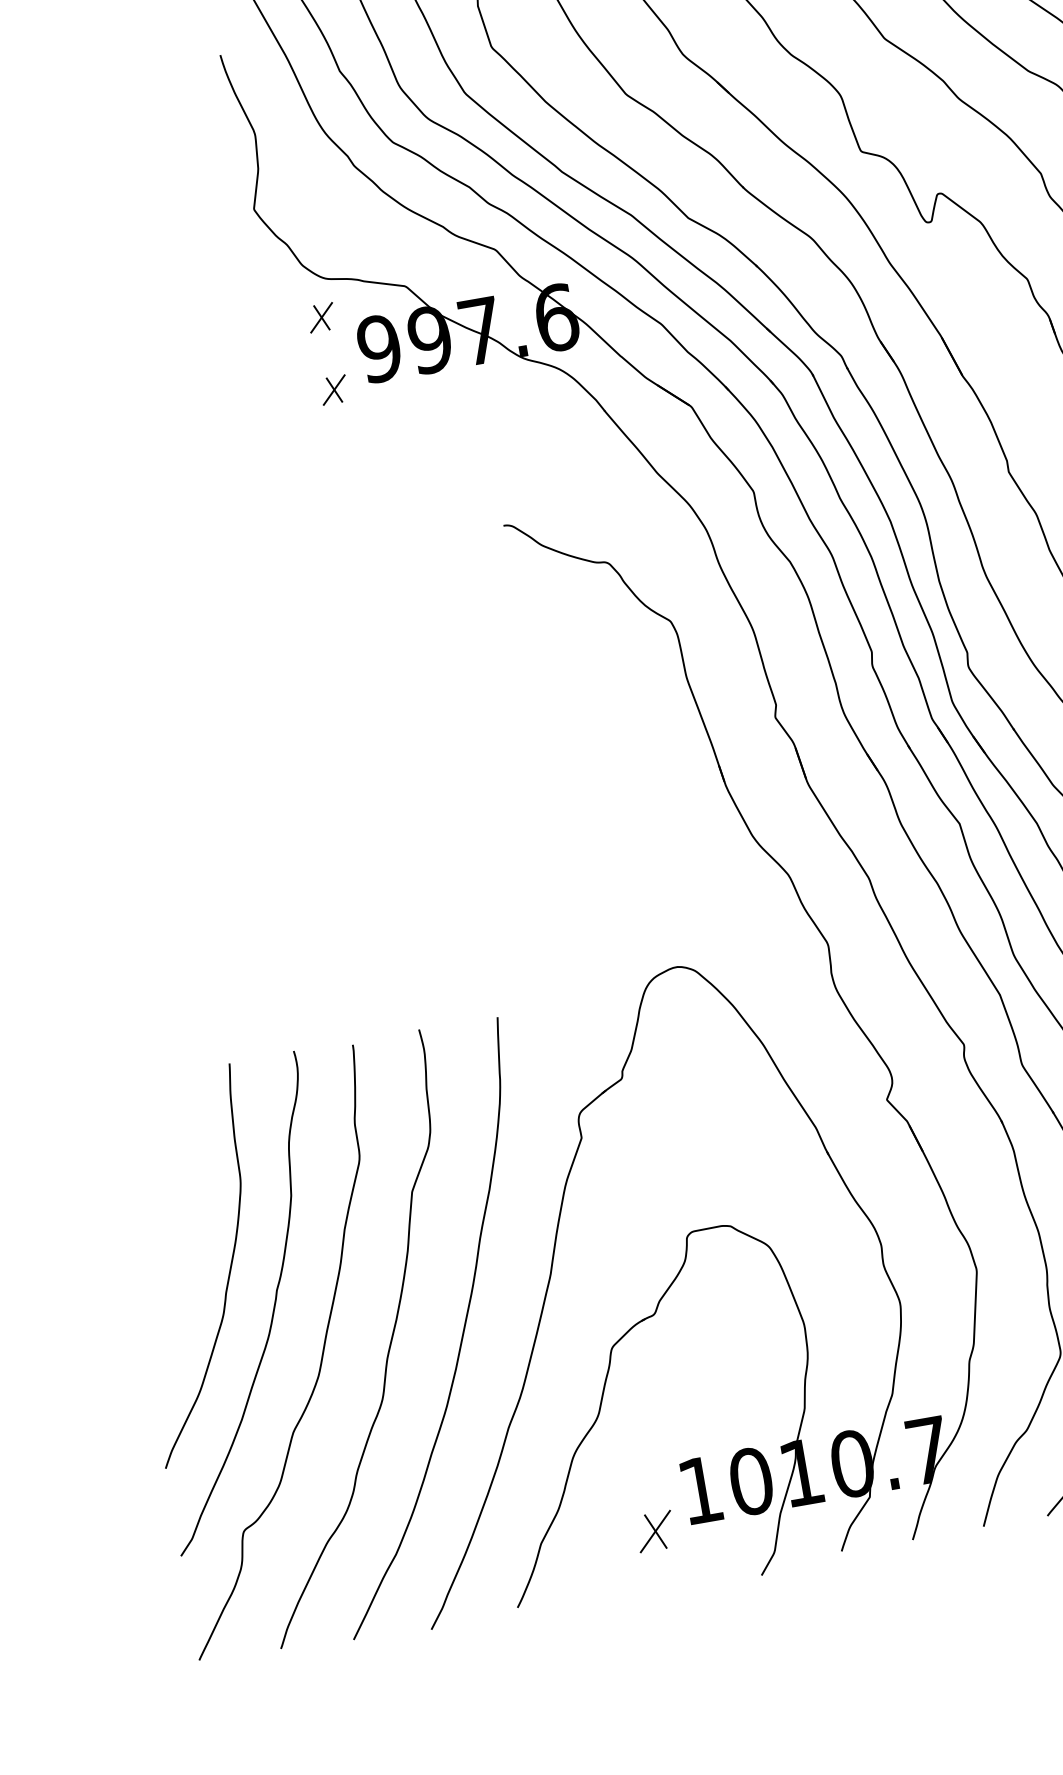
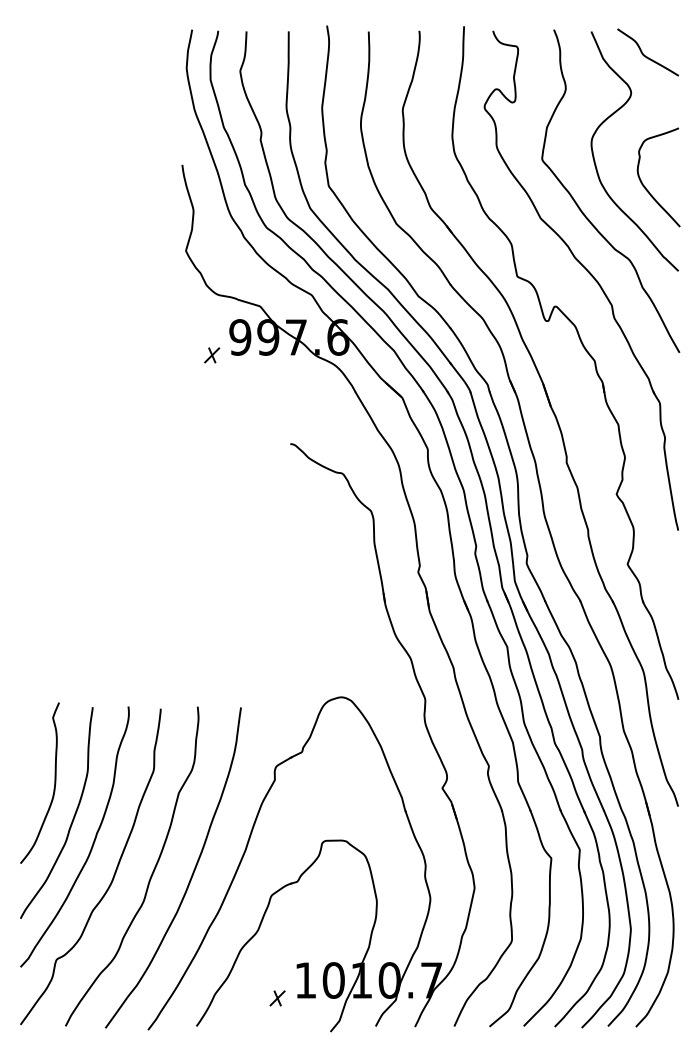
part: (322, 317) -> (212, 315), removed
curve: (184, 1211) -> (54, 782), added
part: (655, 1531) -> (277, 998), size x0.71

